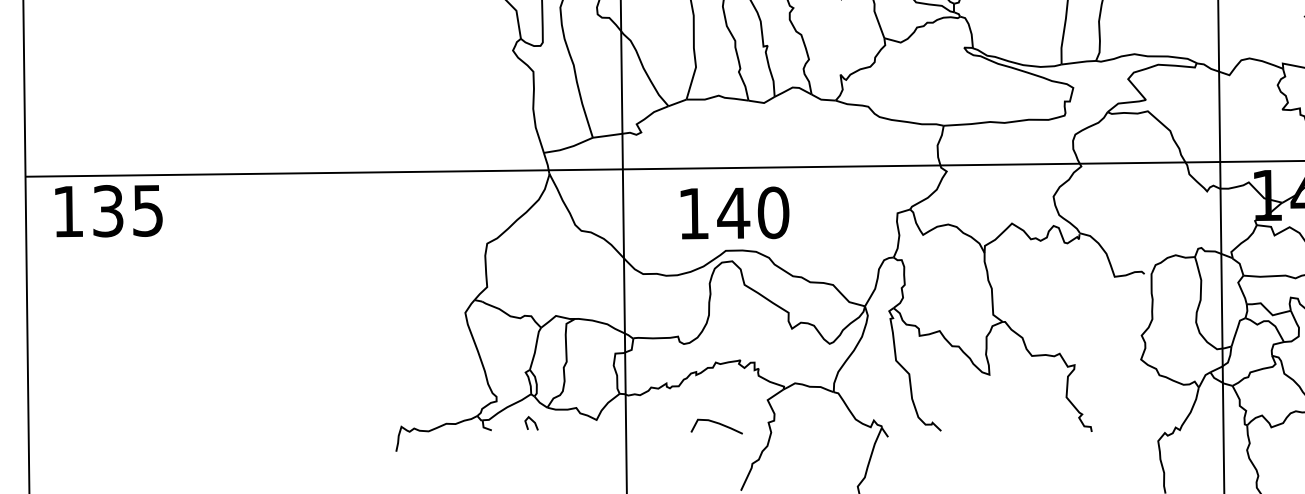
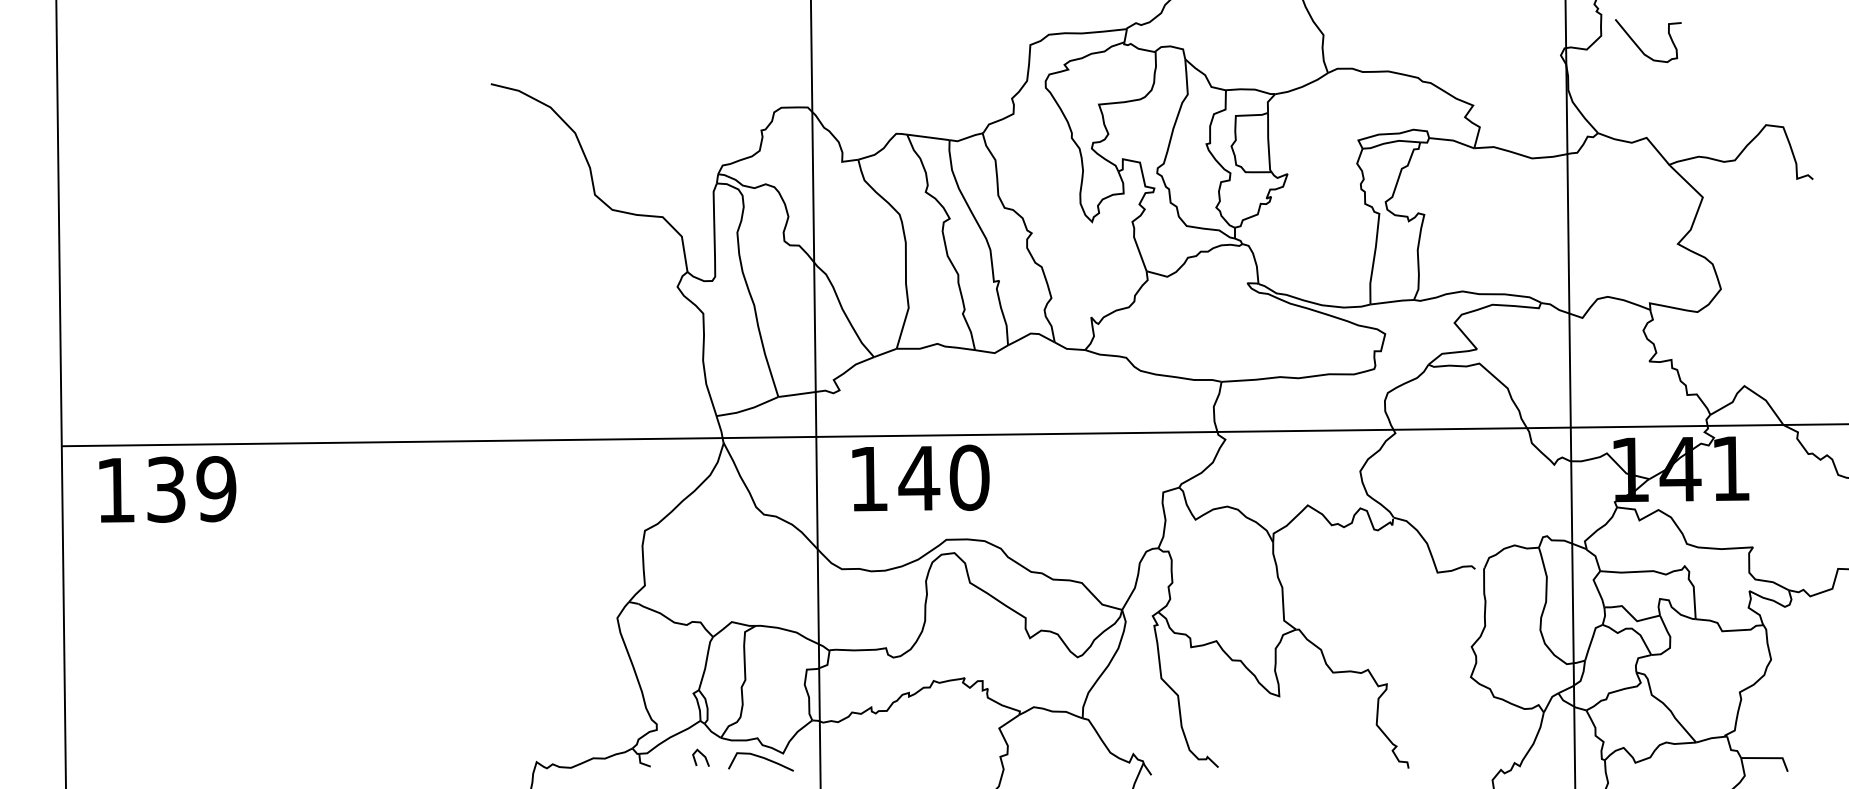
text: (148, 210) -> (216, 489), 135 -> 139
text: (734, 212) -> (920, 477), moved
curve: (717, 423) -> (761, 758), moved

